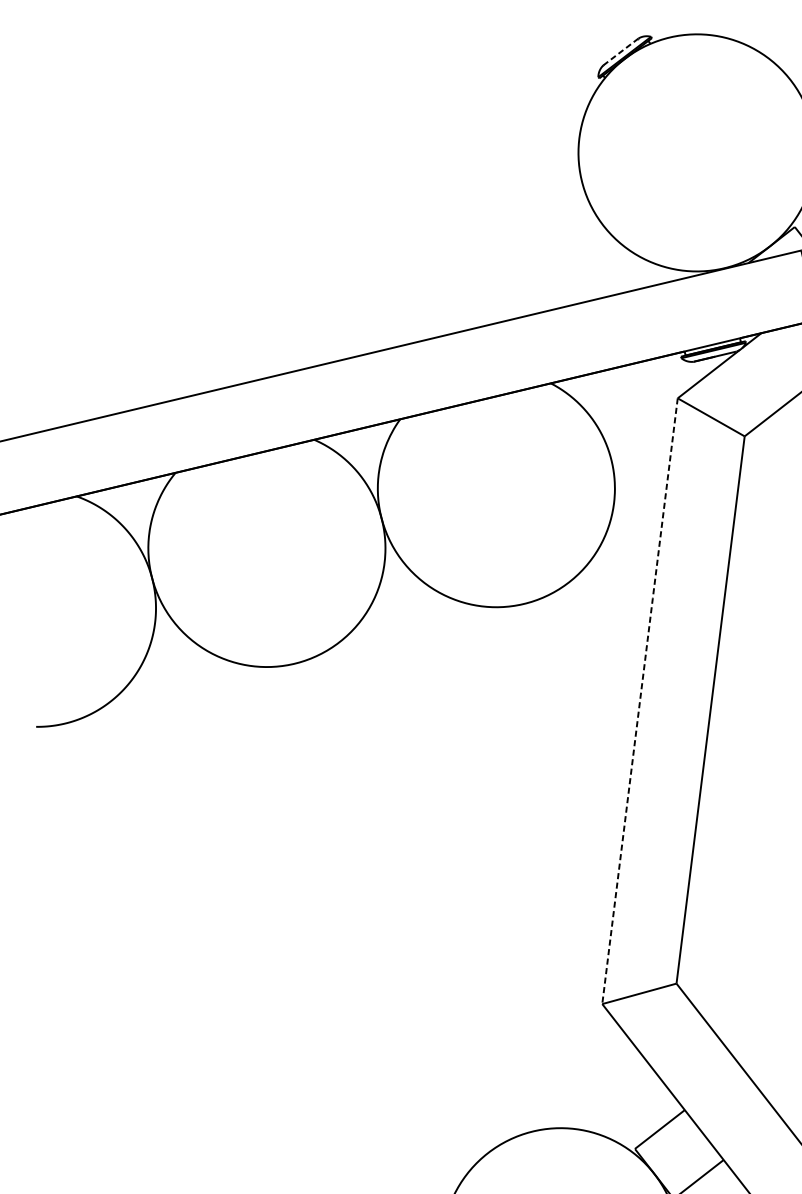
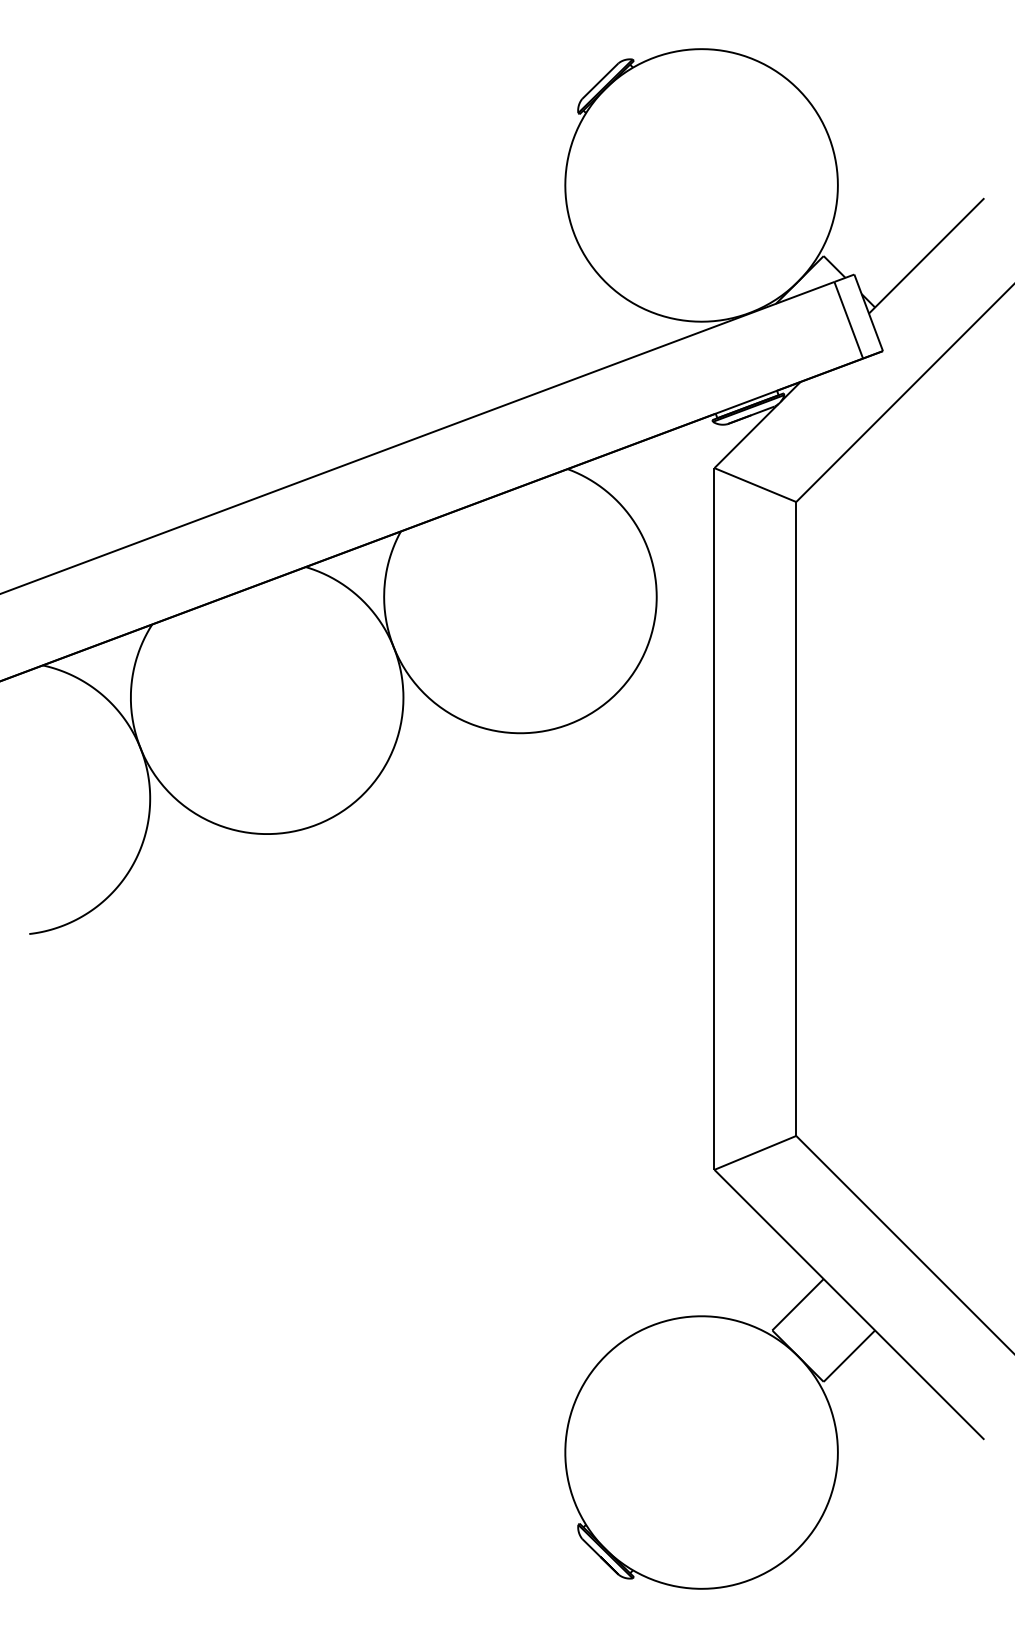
line: (621, 51) -> (600, 80), dashed -> solid
line: (640, 700) -> (714, 818), dashed -> solid

